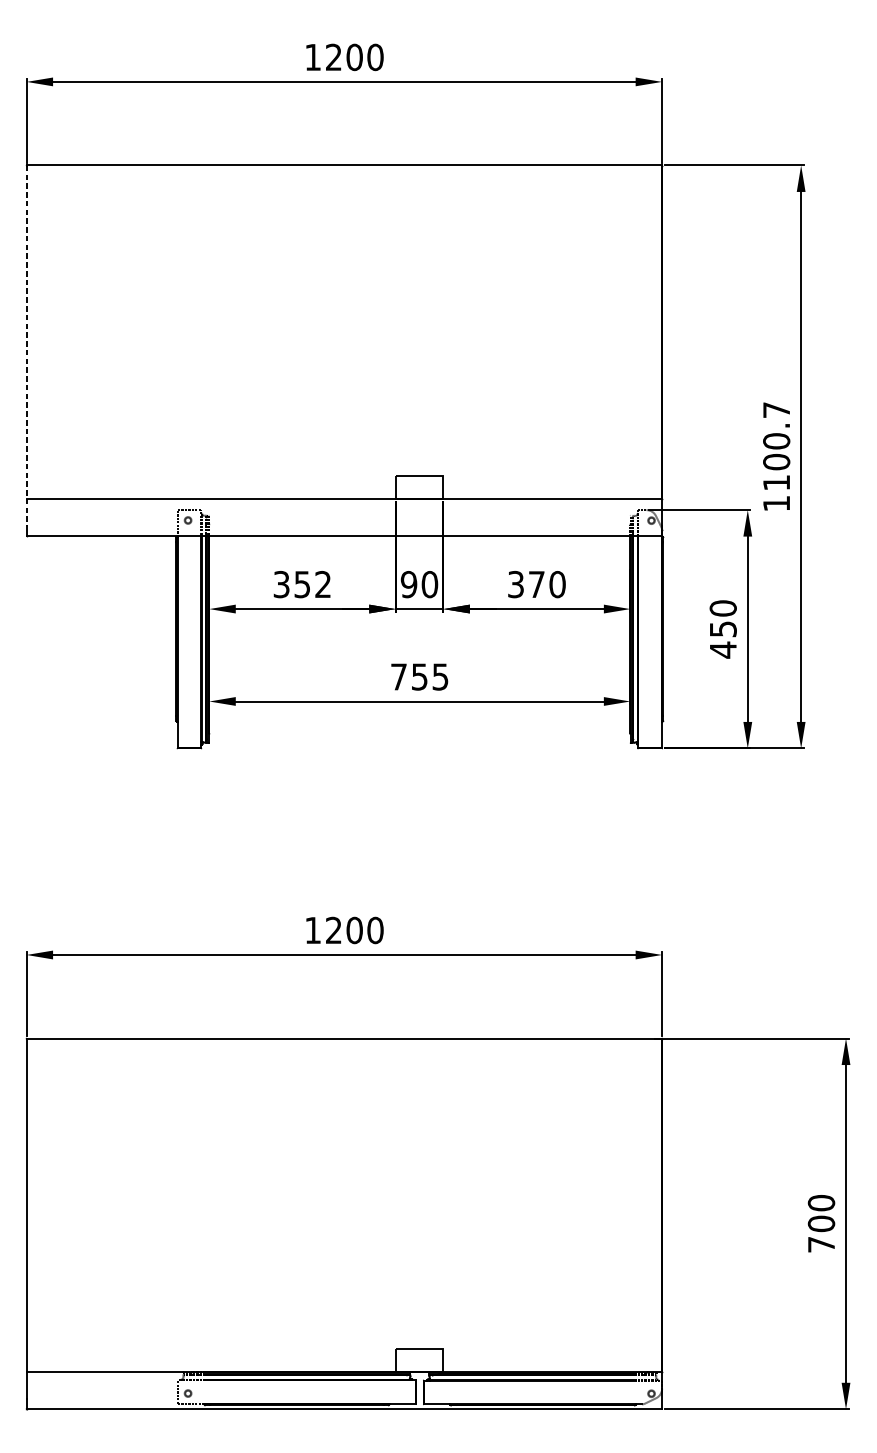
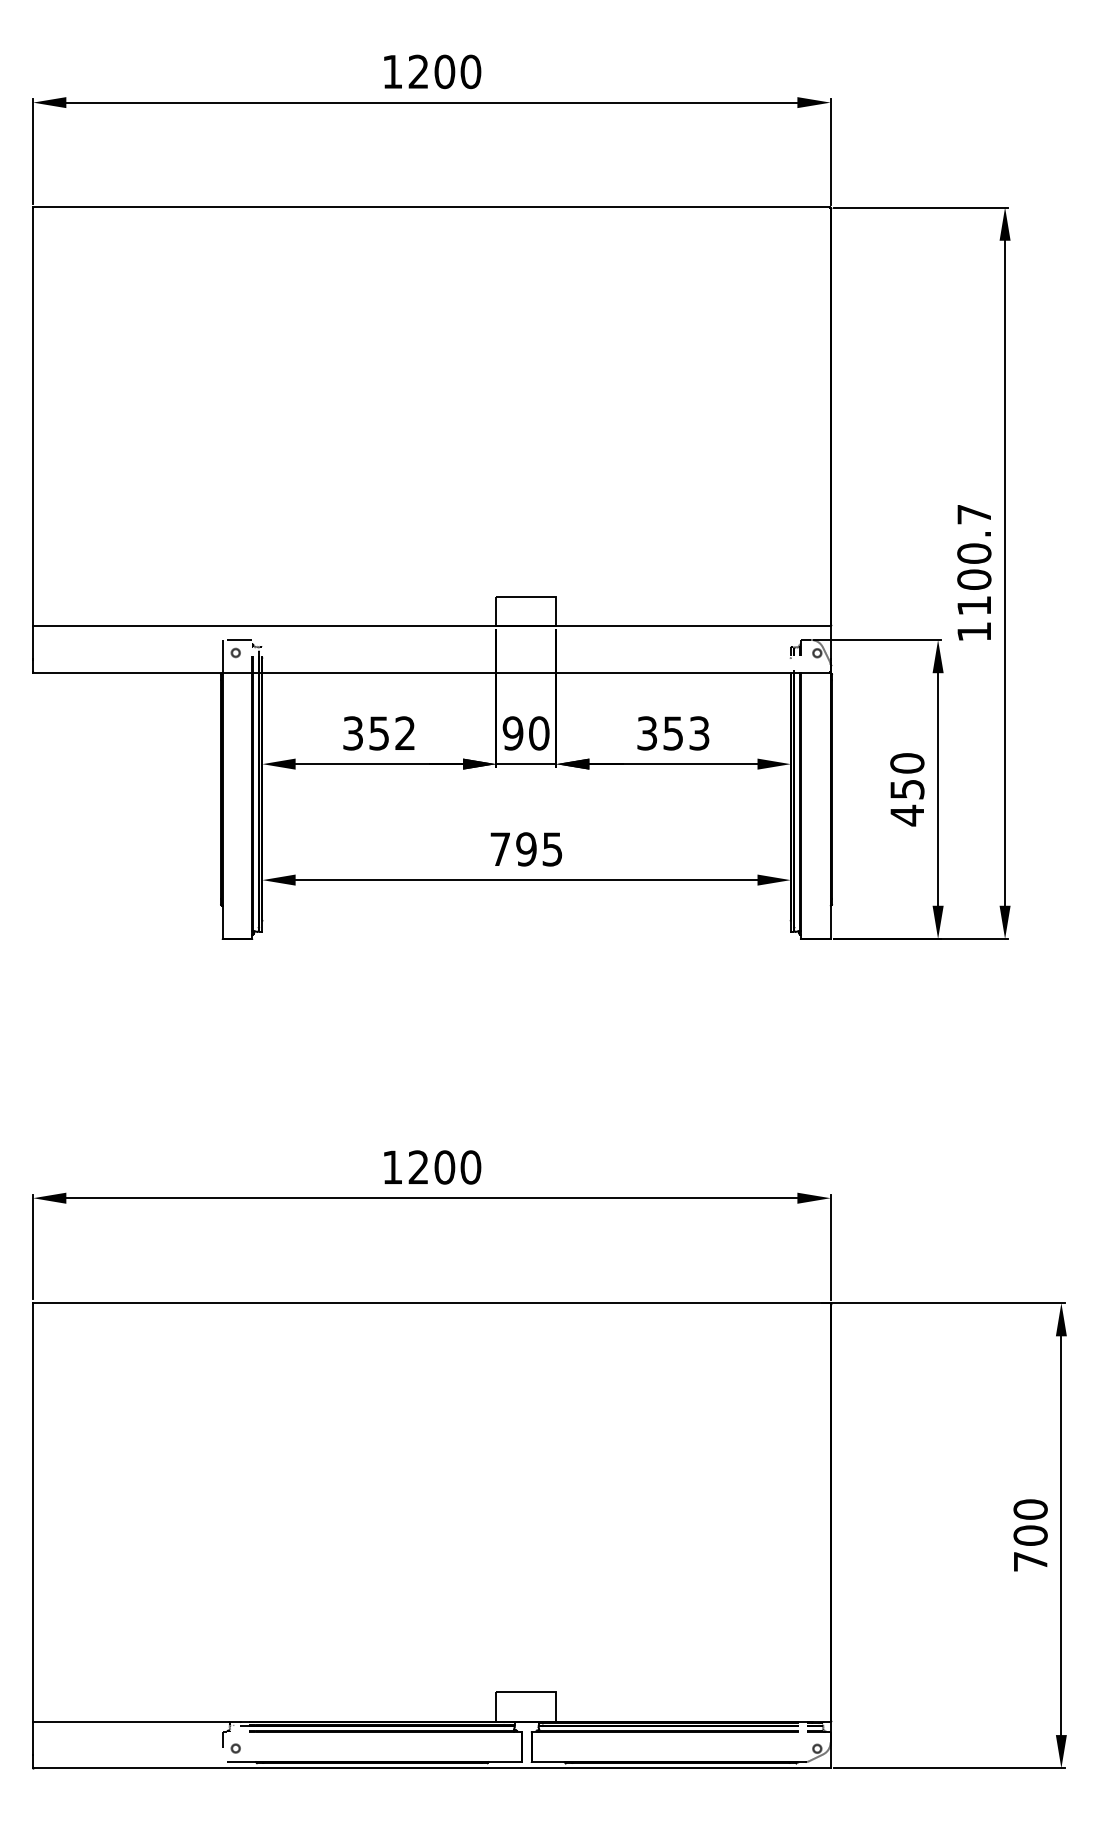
line: (26, 346) -> (33, 434), dashed -> solid
text: (547, 584) -> (686, 733), 370 -> 353
text: (419, 677) -> (526, 849), 755 -> 795

